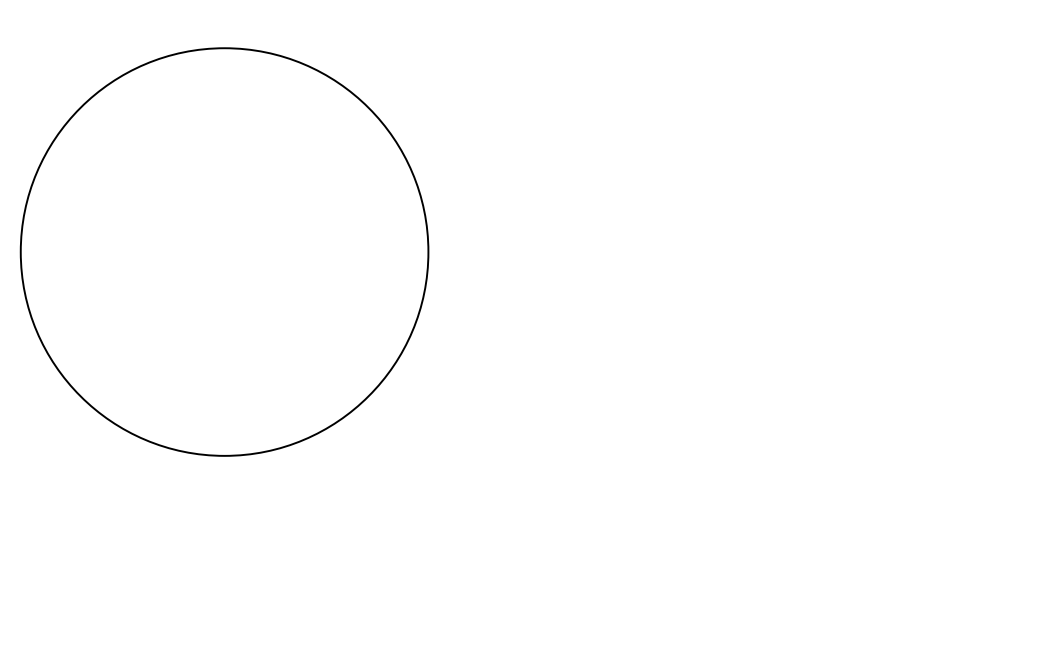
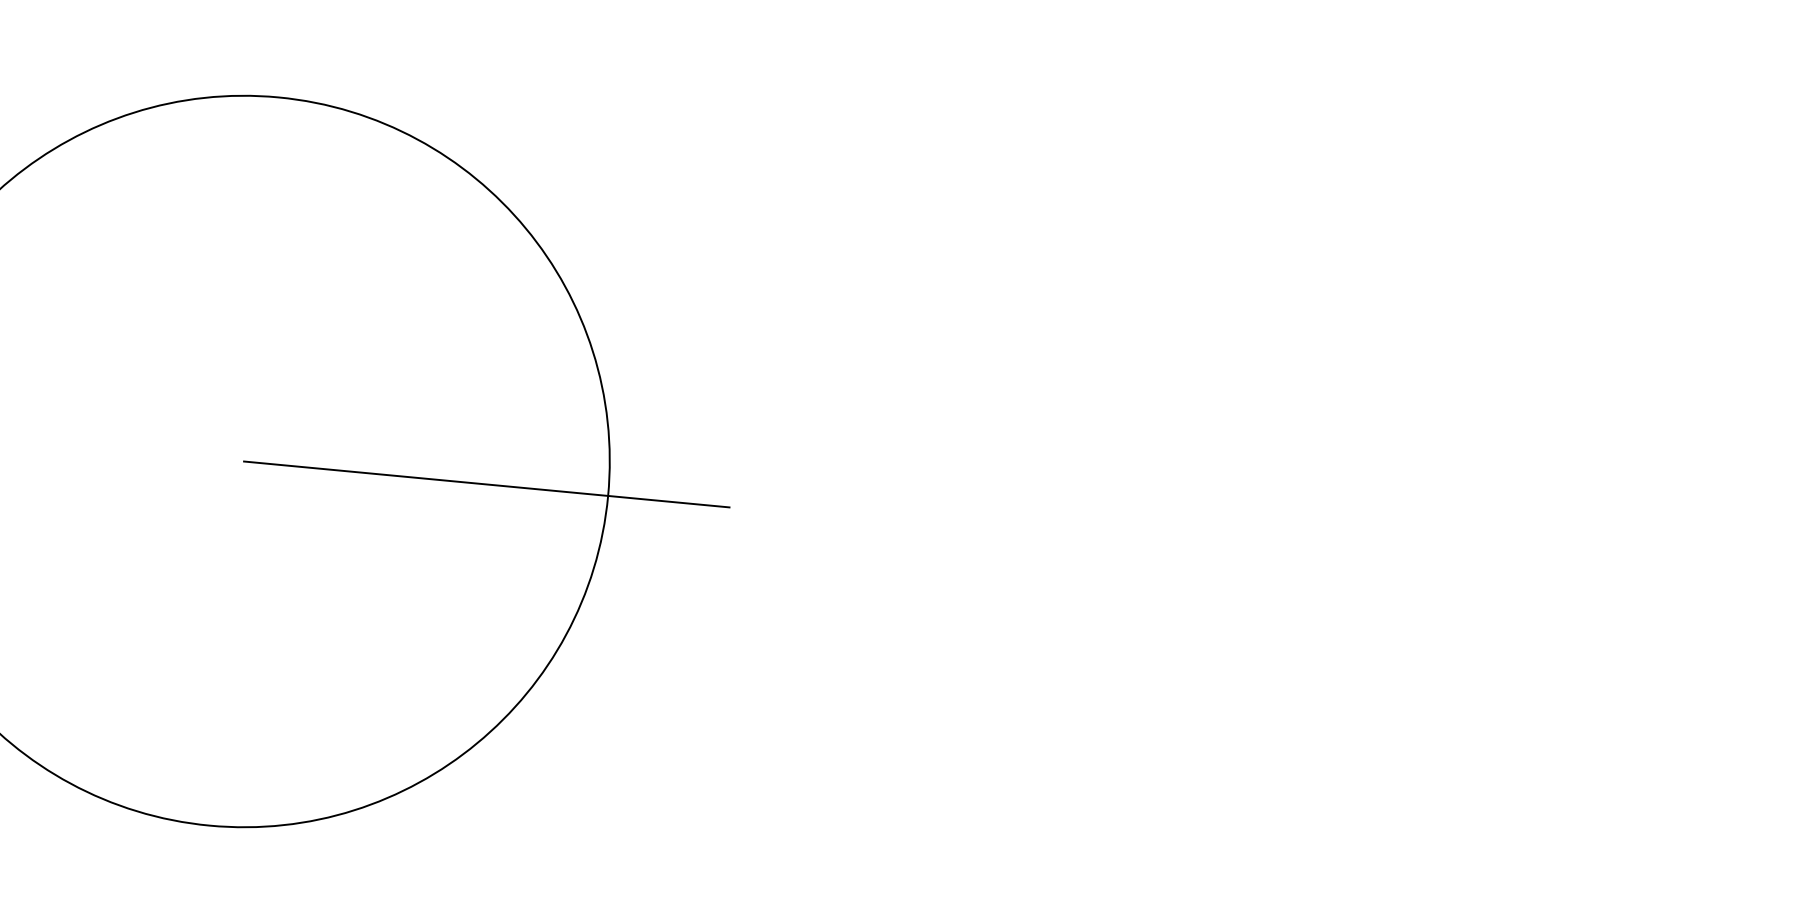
line: (360, 252) -> (486, 485), added

